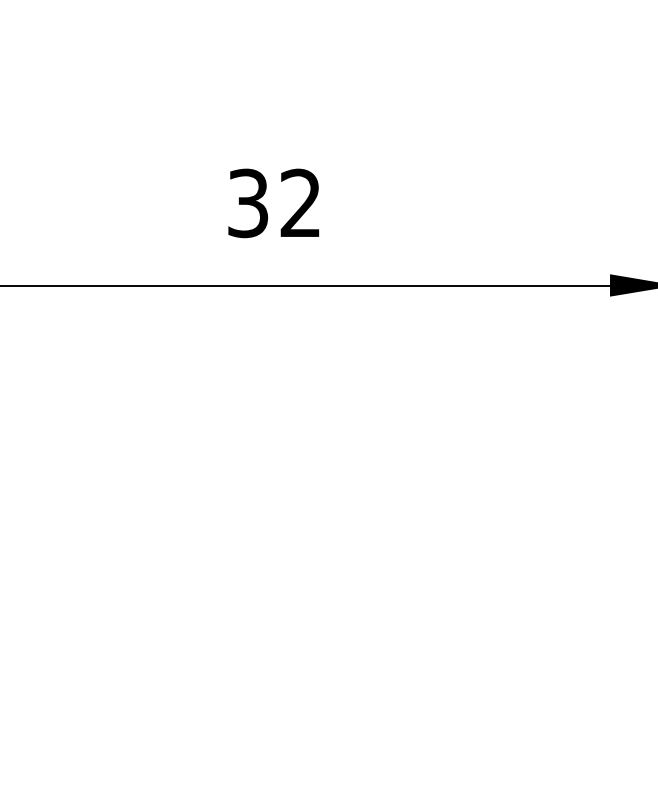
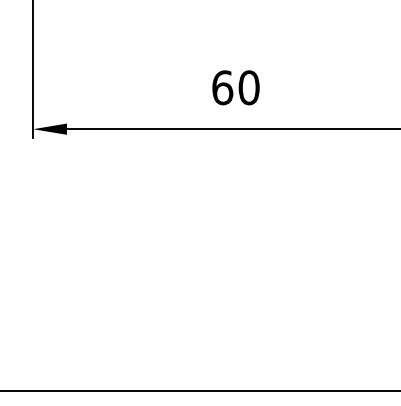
text: (273, 202) -> (235, 87), 32 -> 60

